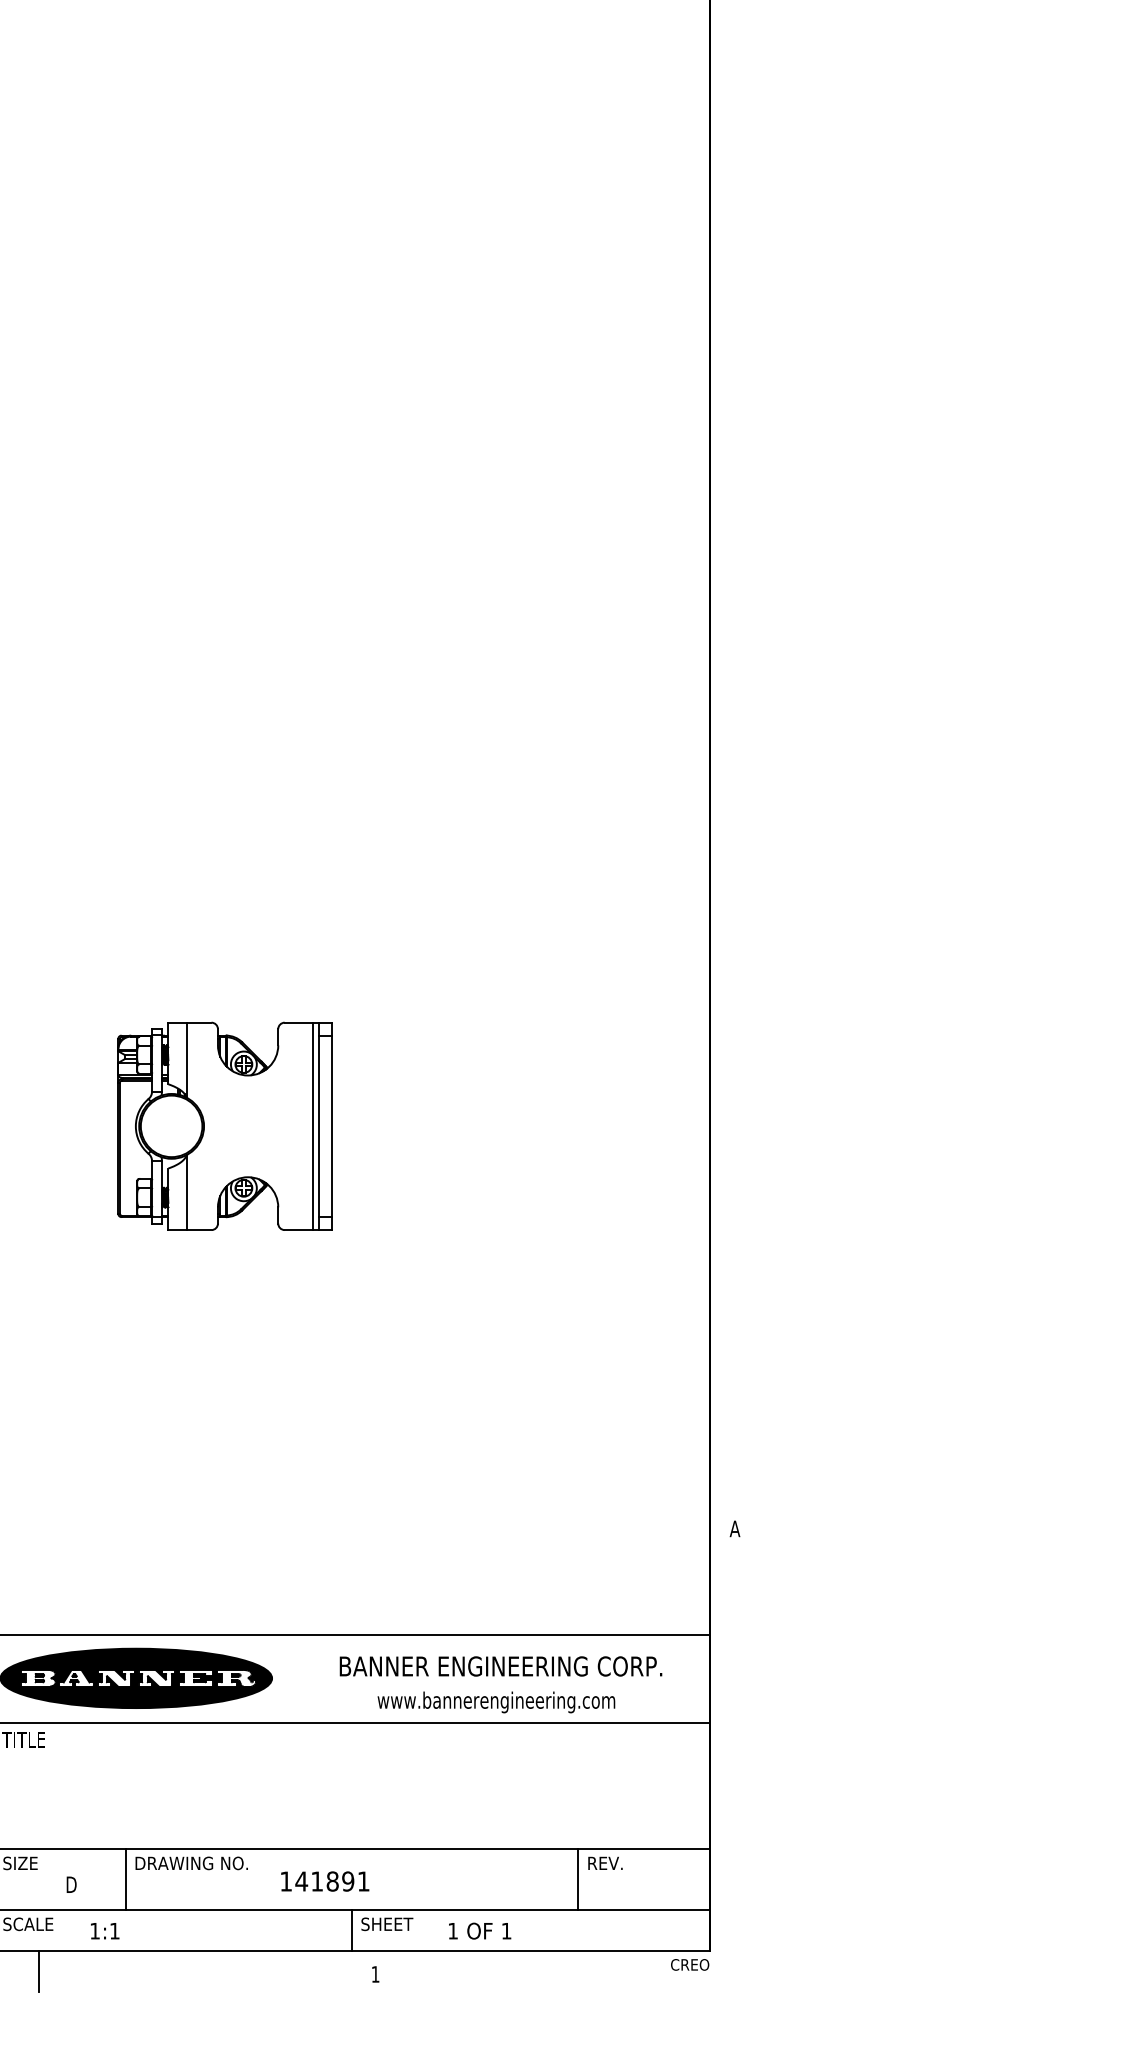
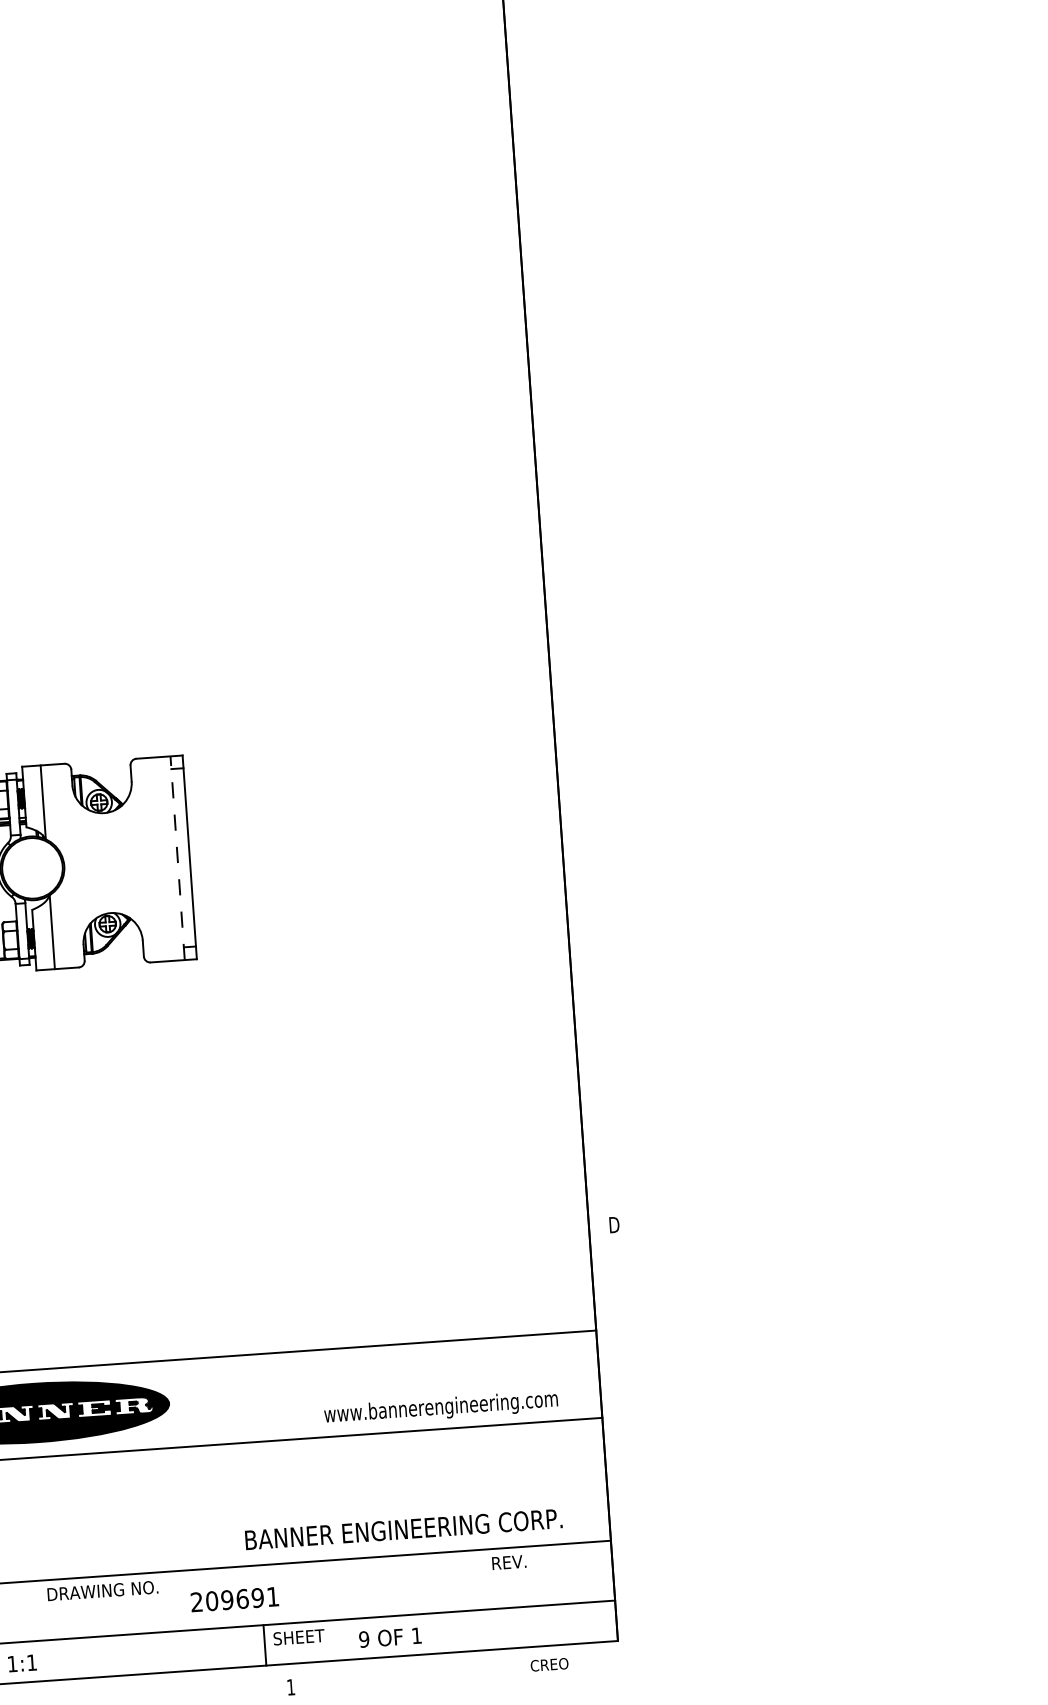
line: (312, 1126) -> (170, 858), removed
line: (319, 1126) -> (177, 858), solid -> dashed
text: (734, 1528) -> (612, 1224), A -> D
text: (500, 1666) -> (403, 1529), moved
text: (496, 1702) -> (441, 1408), moved
line: (125, 1878) -> (38, 1610), removed
line: (578, 1878) -> (483, 1579), removed
text: (309, 1881) -> (219, 1600), 141891 -> 209691
text: (453, 1930) -> (364, 1638), 1 -> 9
text: (690, 1964) -> (549, 1664), moved

